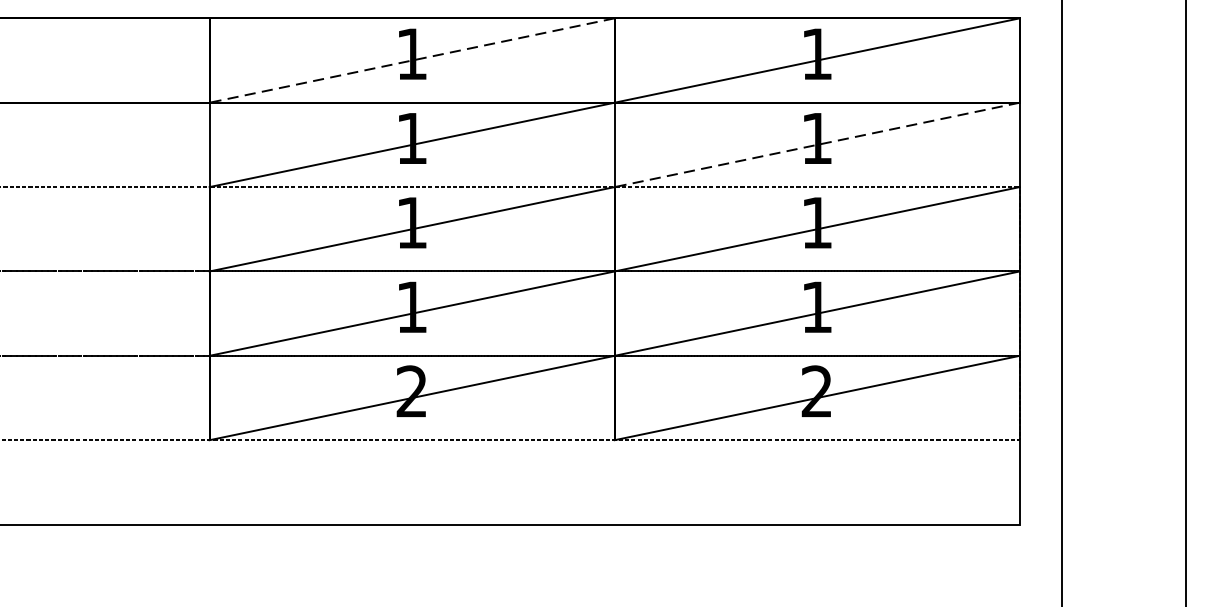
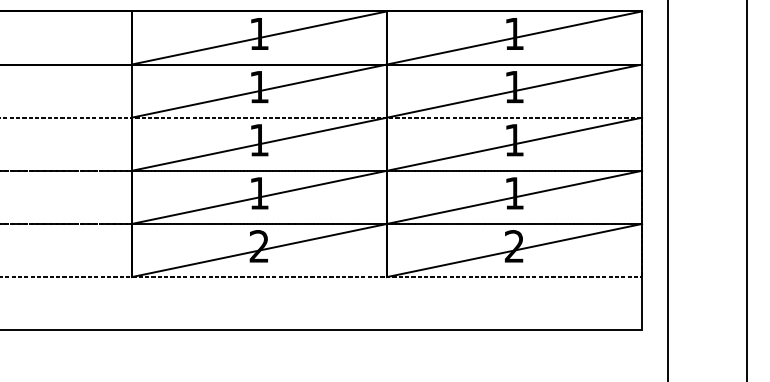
line: (410, 61) -> (258, 38), dashed -> solid
line: (817, 145) -> (514, 91), dashed -> solid

